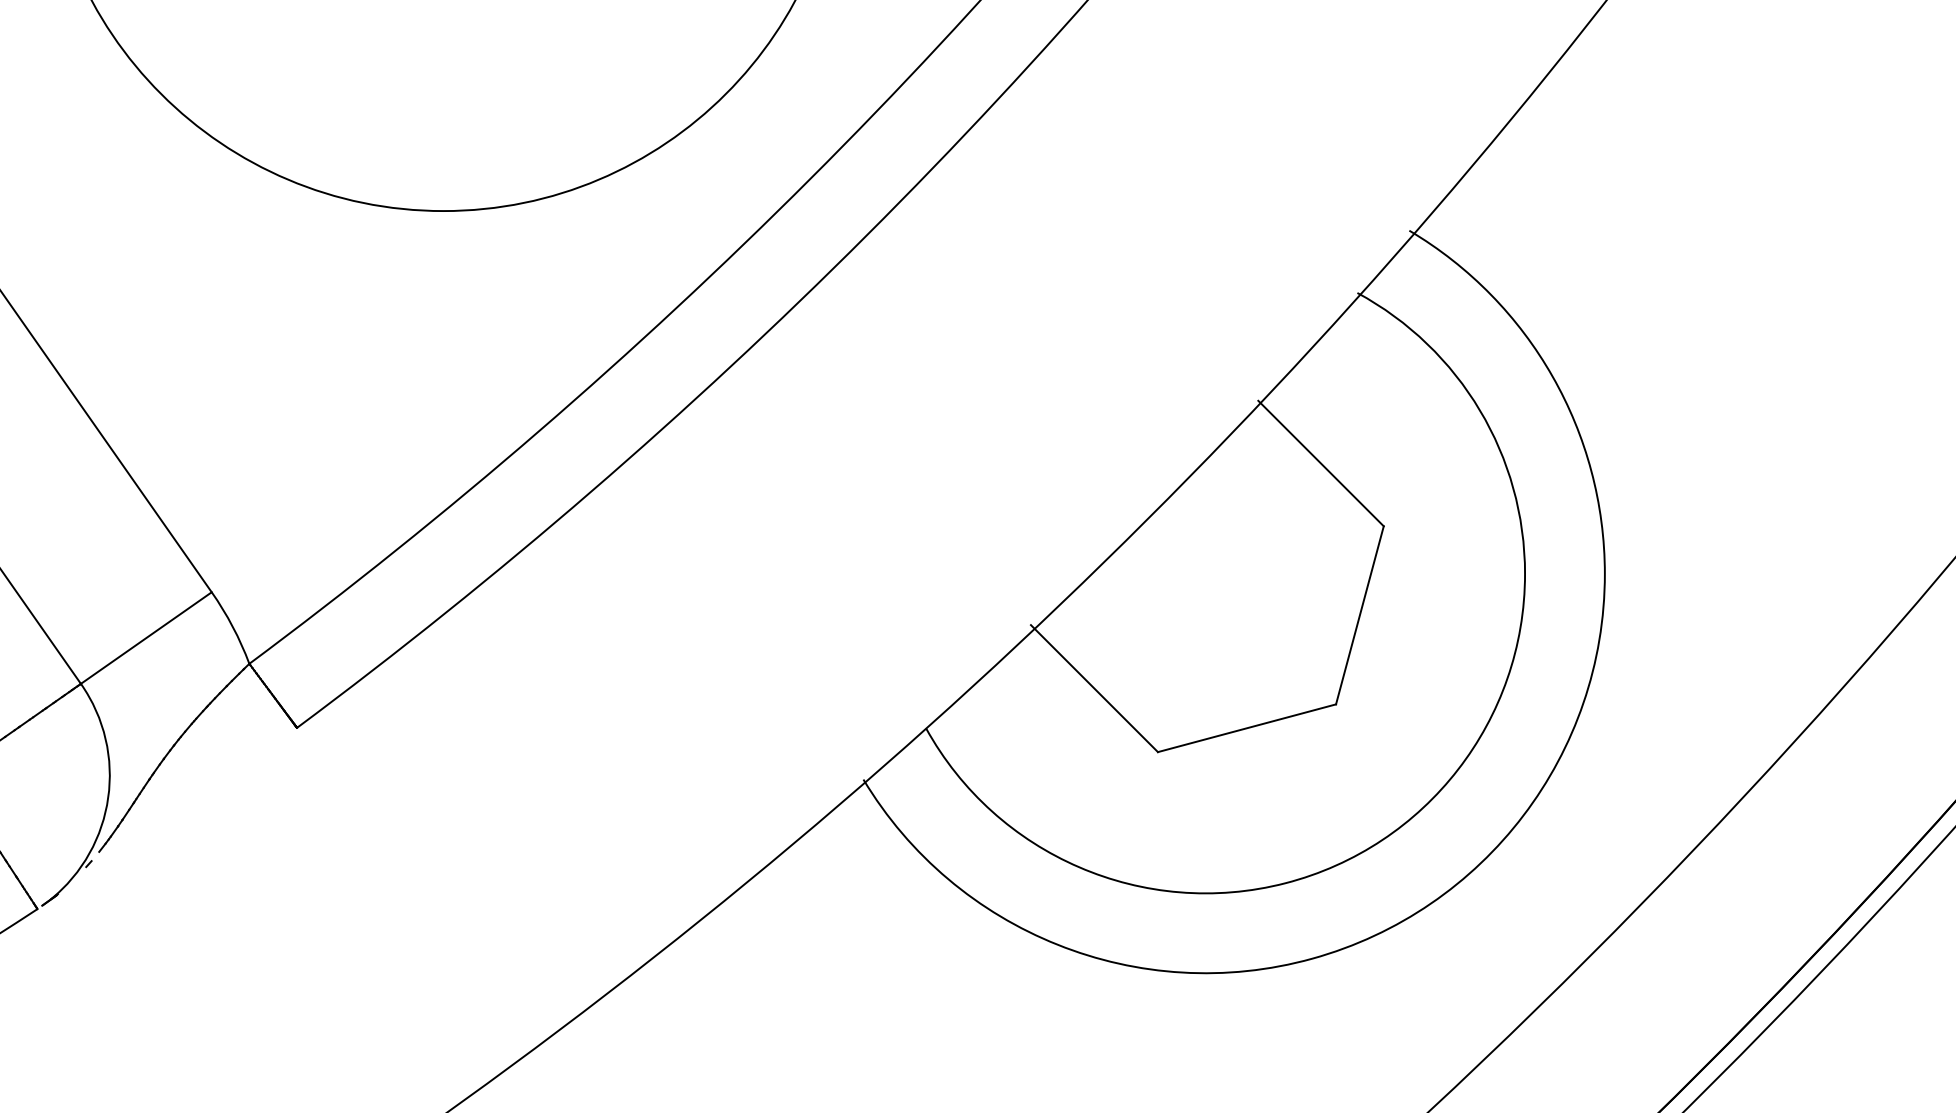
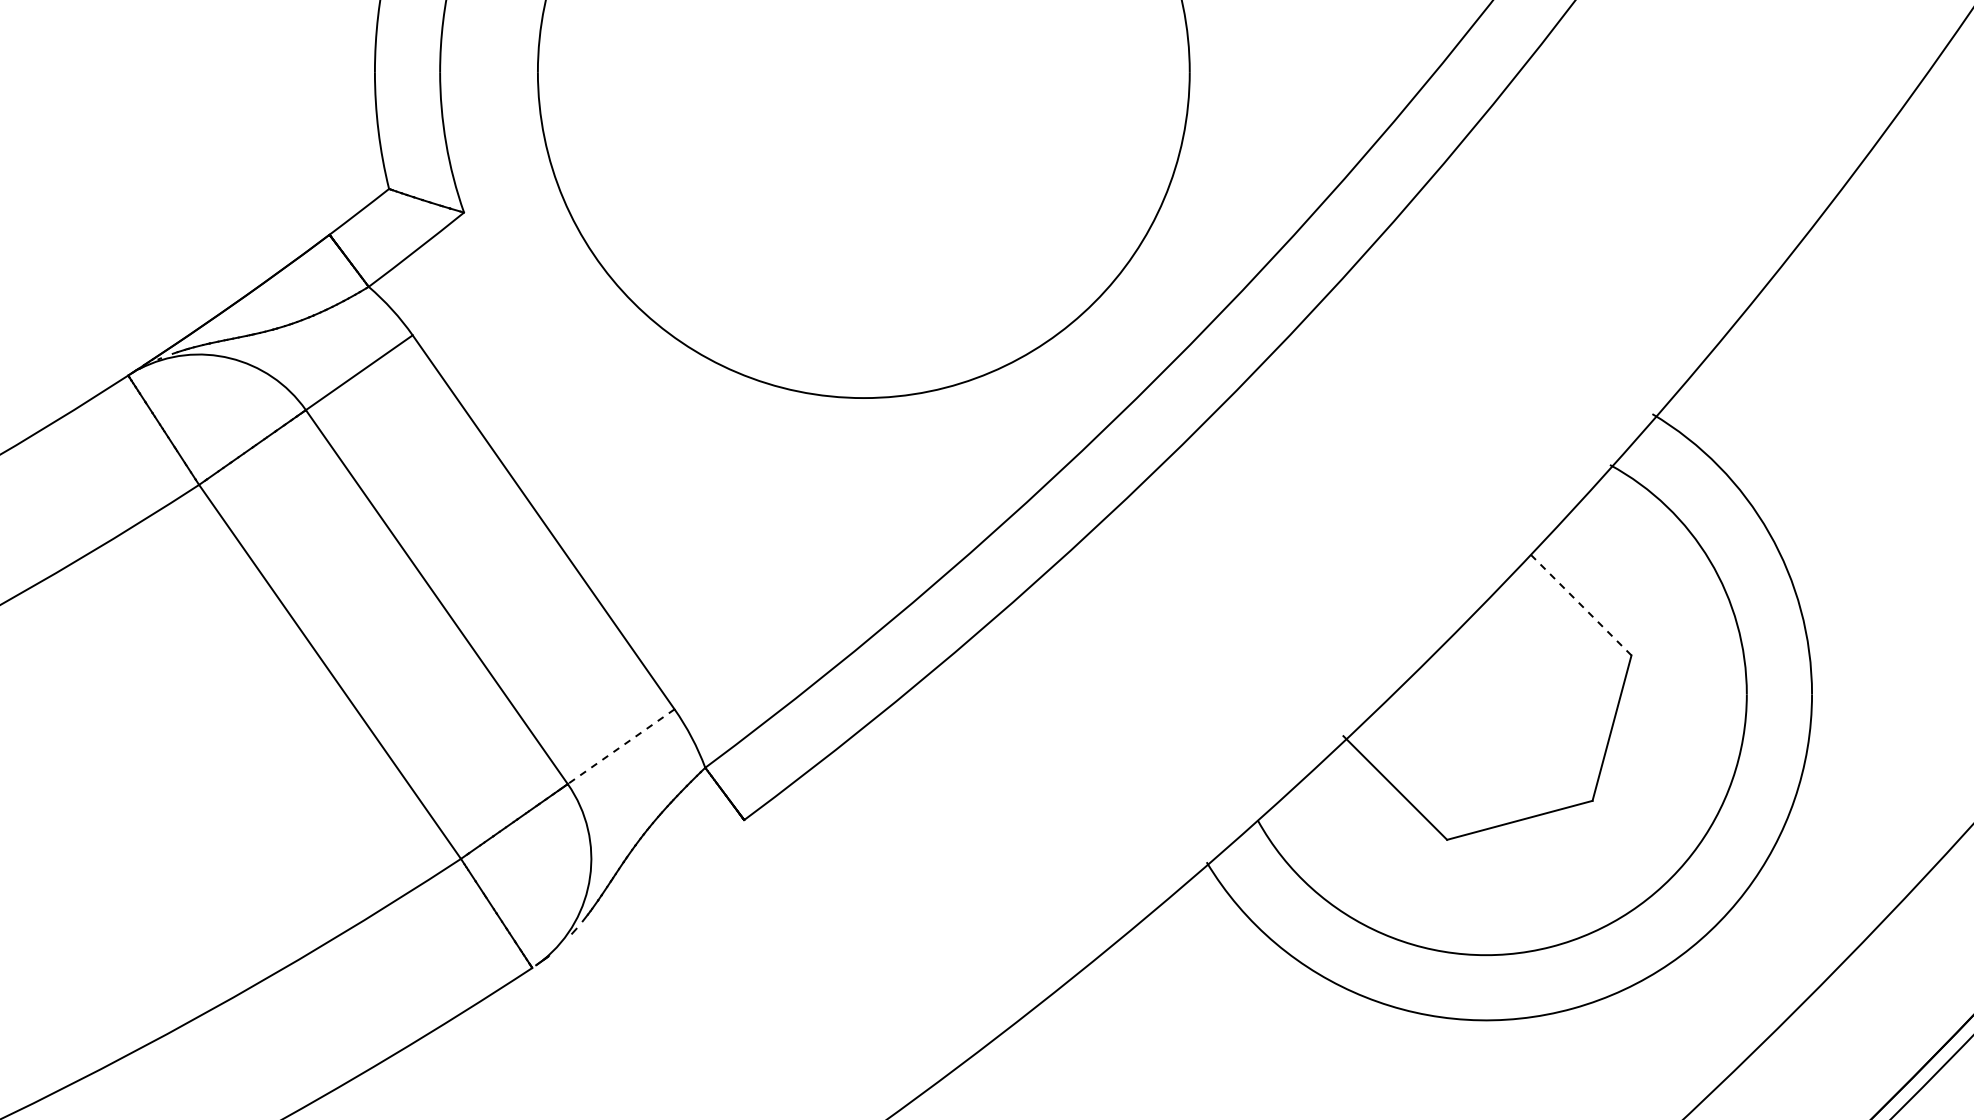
line: (1320, 462) -> (1579, 603), solid -> dashed
line: (145, 637) -> (620, 746), solid -> dashed

